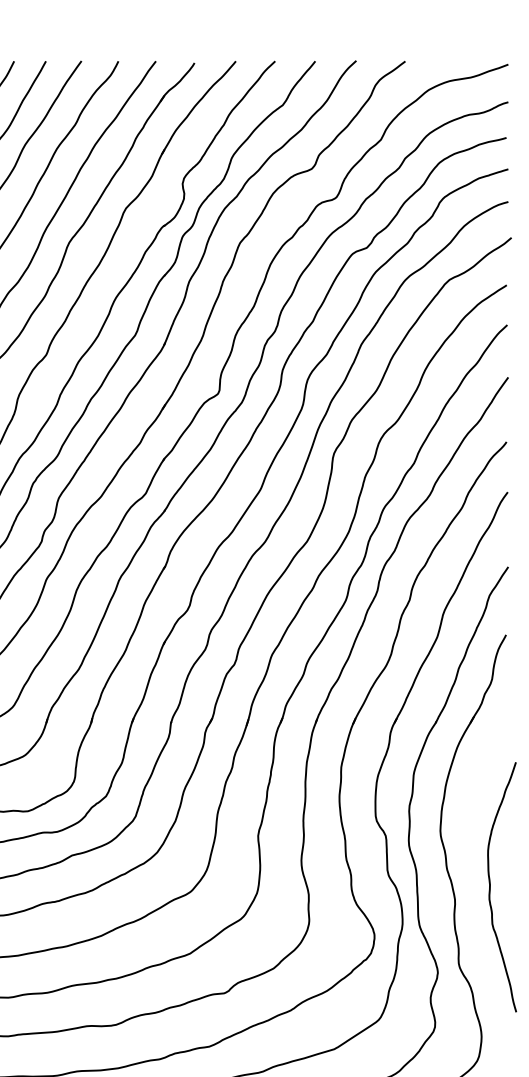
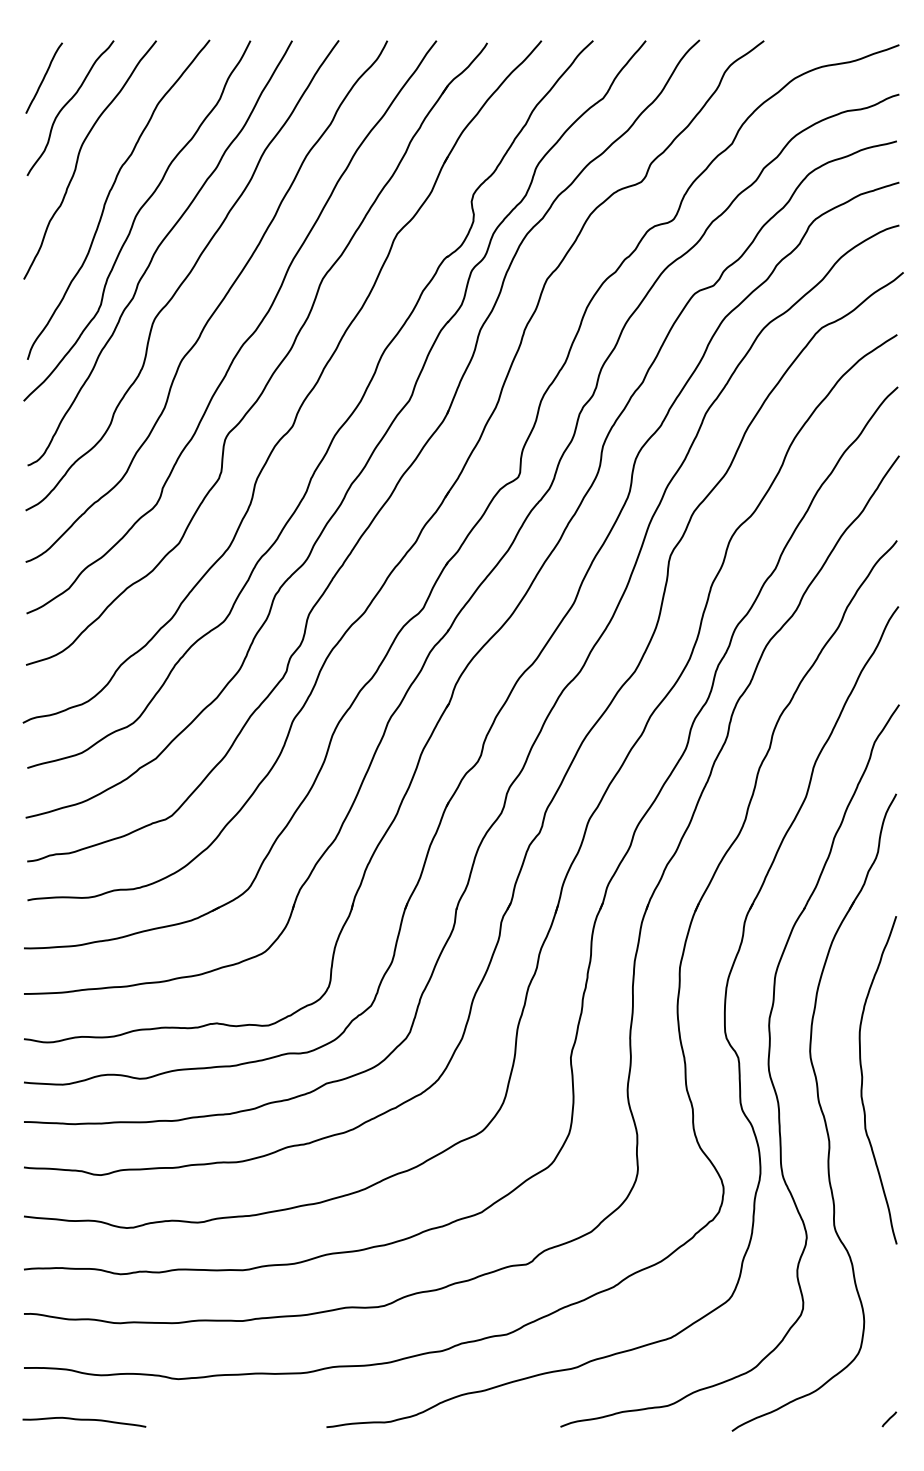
curve: (490, 886) -> (863, 1079), moved

